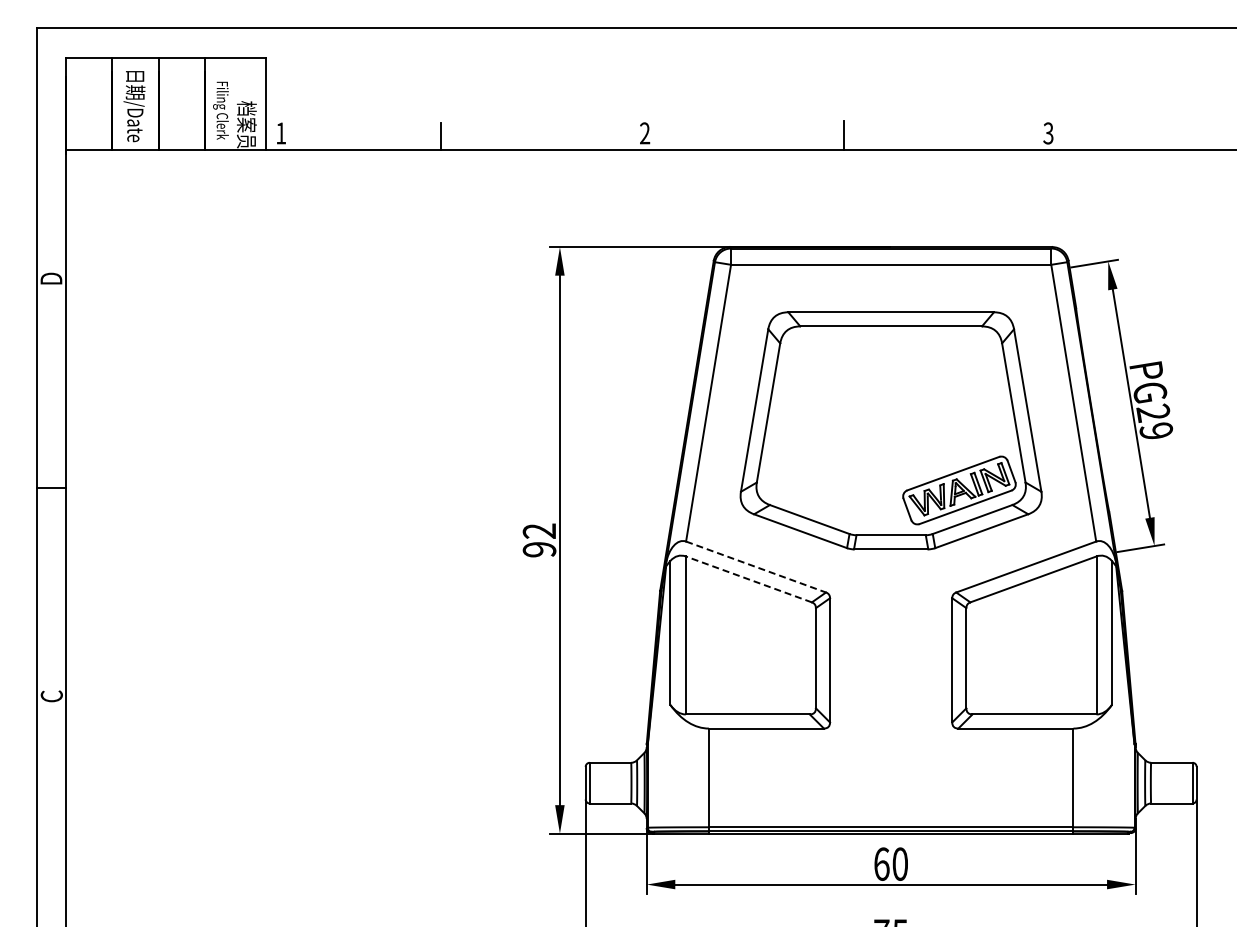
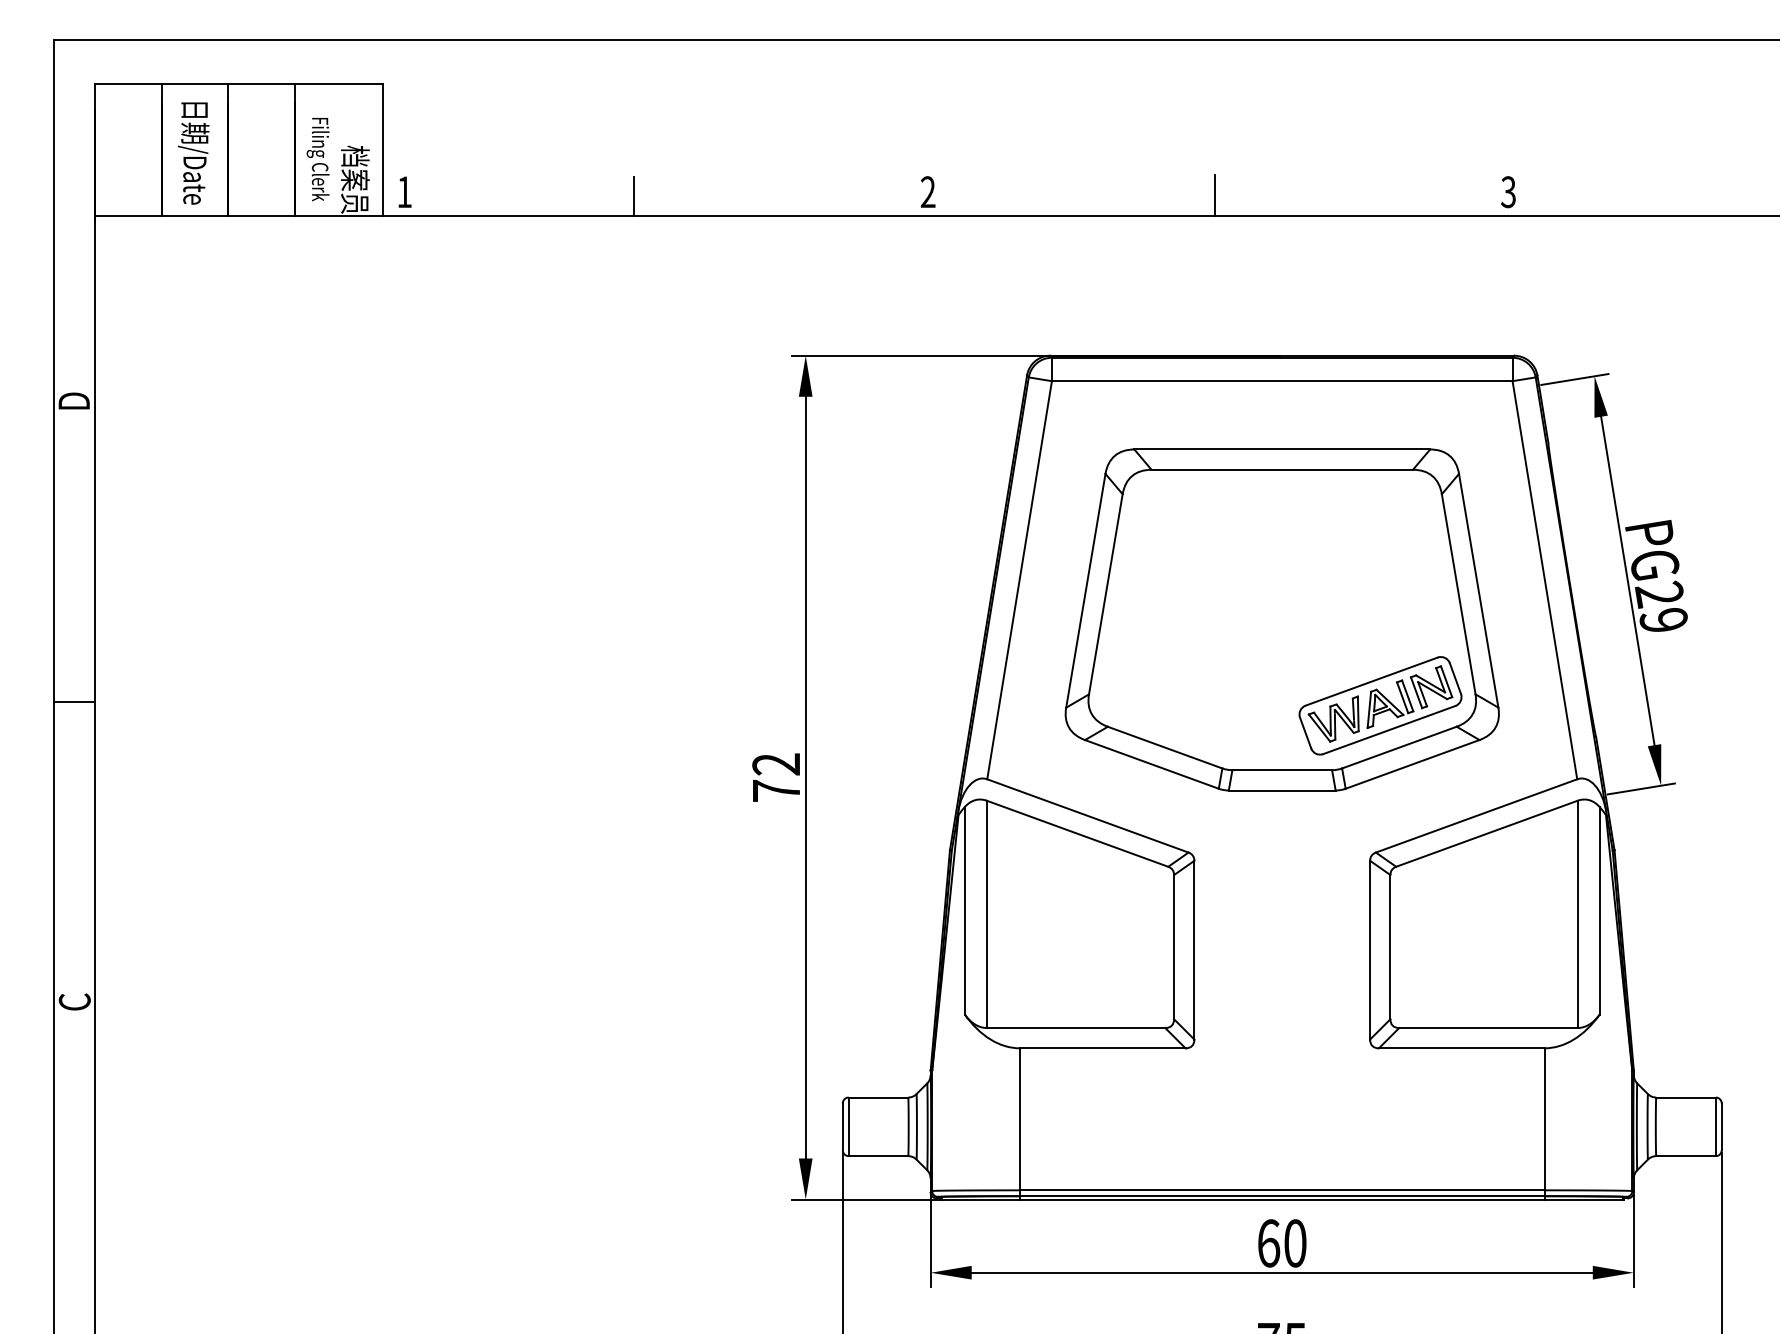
text: (539, 549) -> (776, 790), 92 -> 72
line: (756, 567) -> (1088, 816), dashed -> solid
line: (748, 579) -> (1077, 833), dashed -> solid

